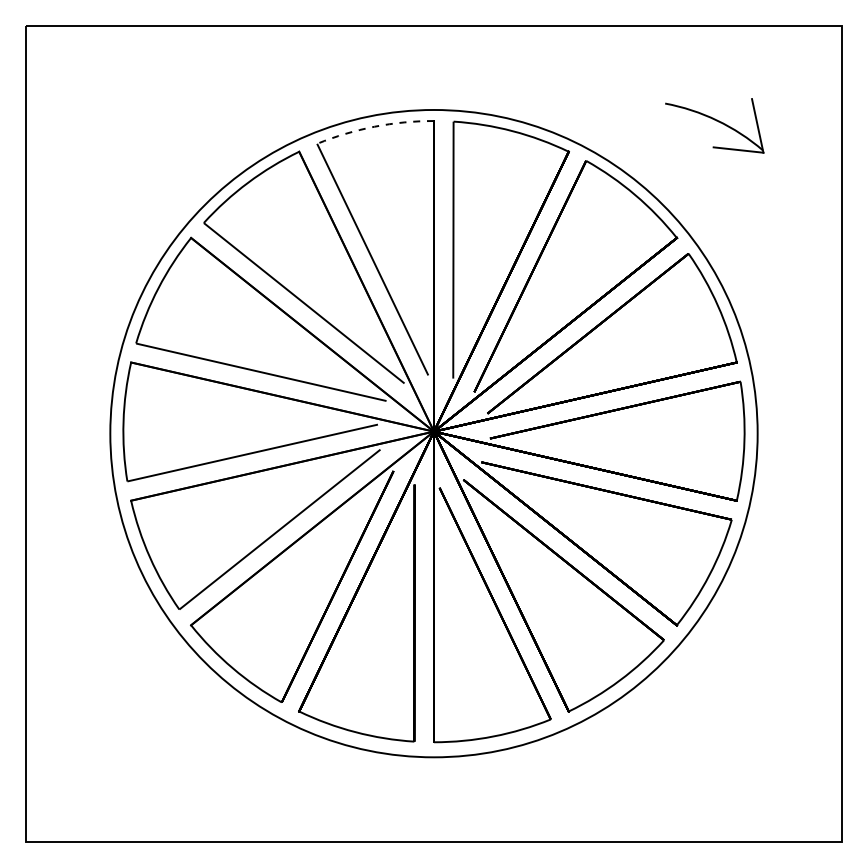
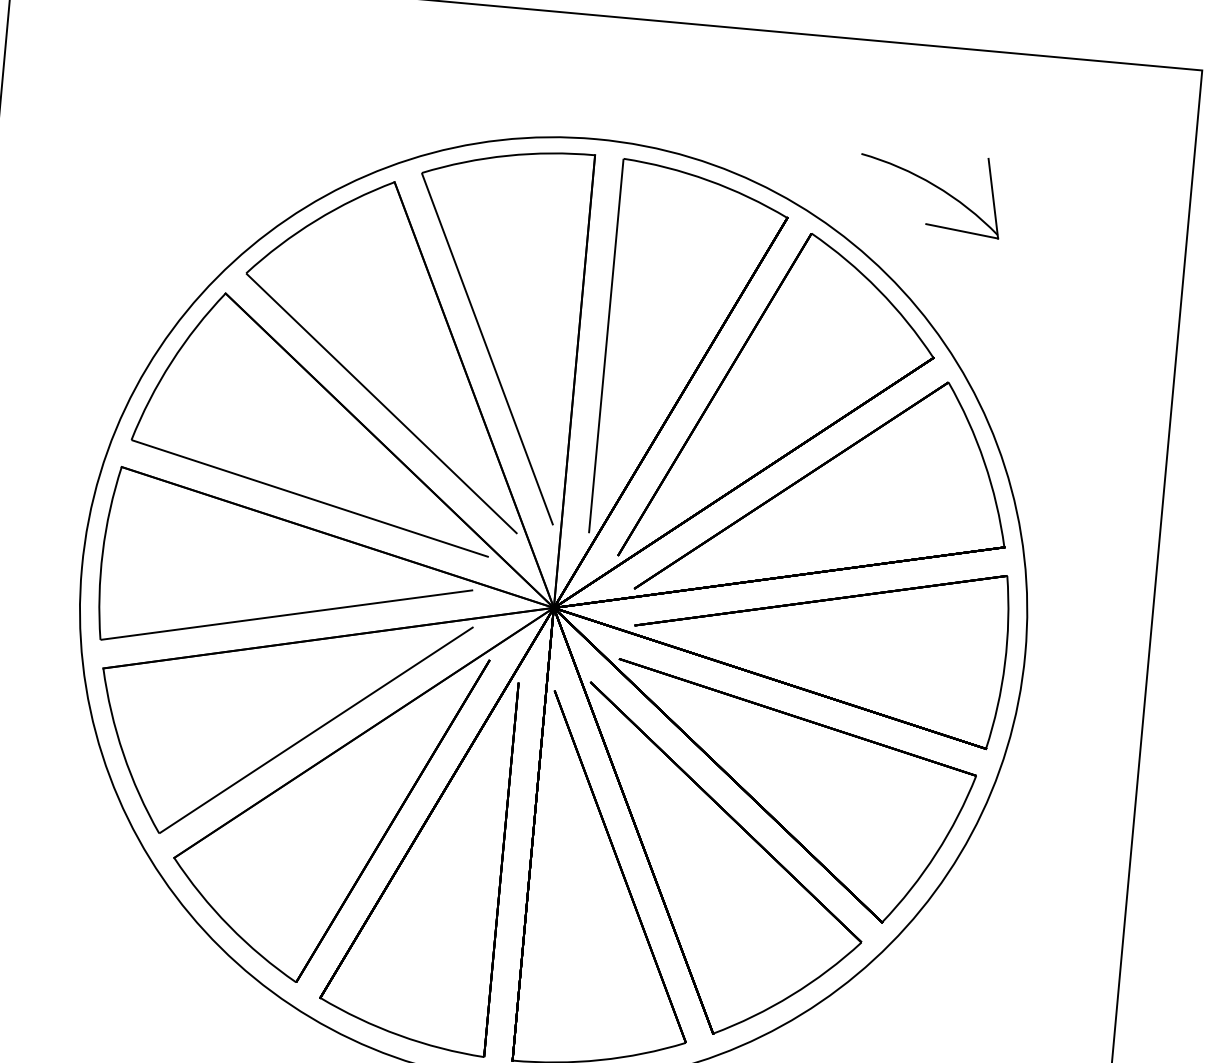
part: (714, 125) -> (930, 192), moved
arc: (374, 126) -> (507, 155), dashed -> solid

